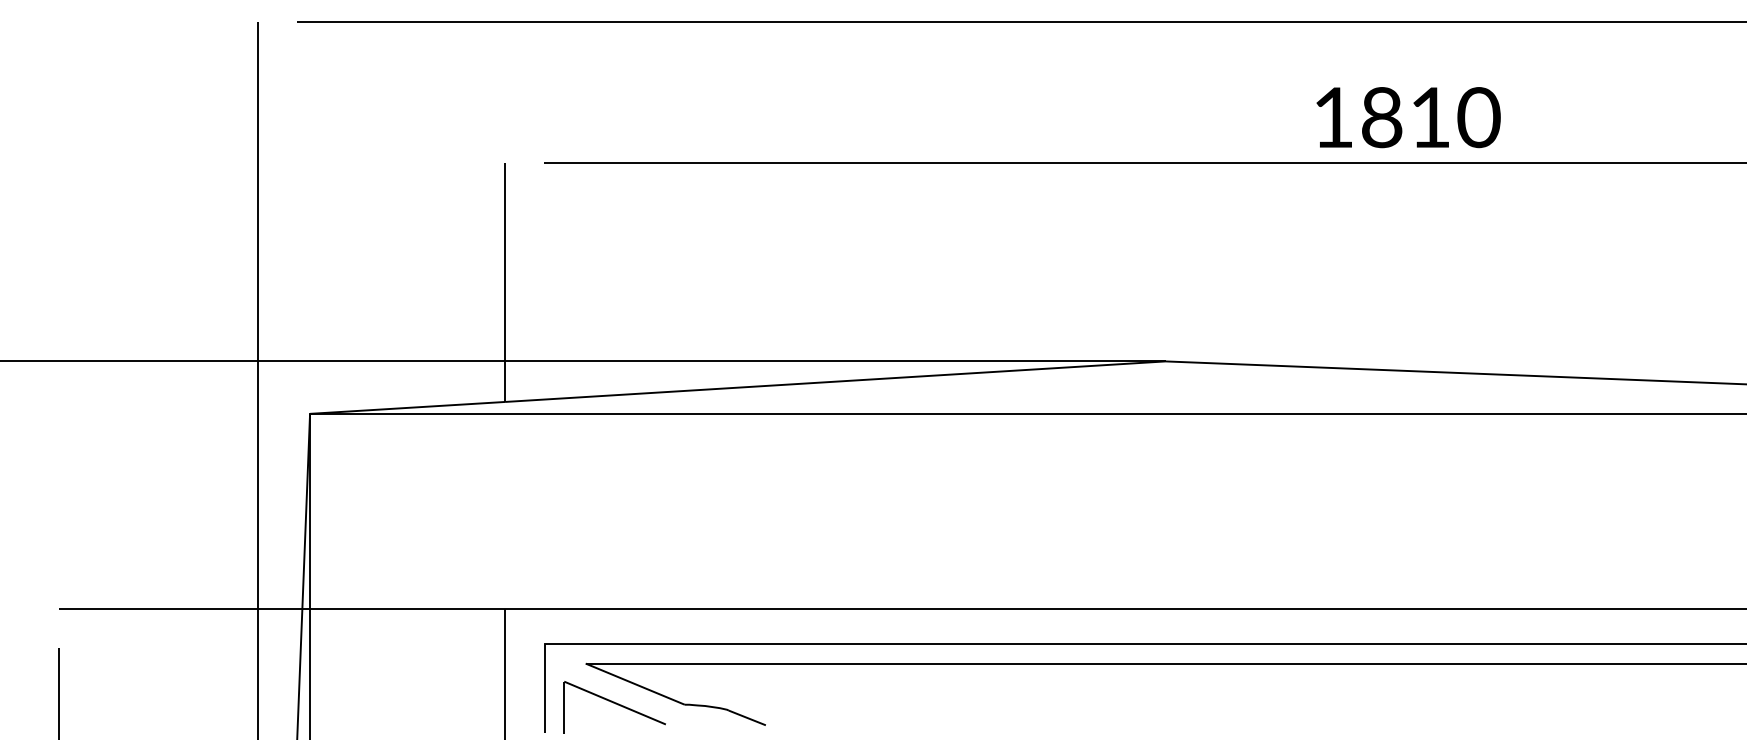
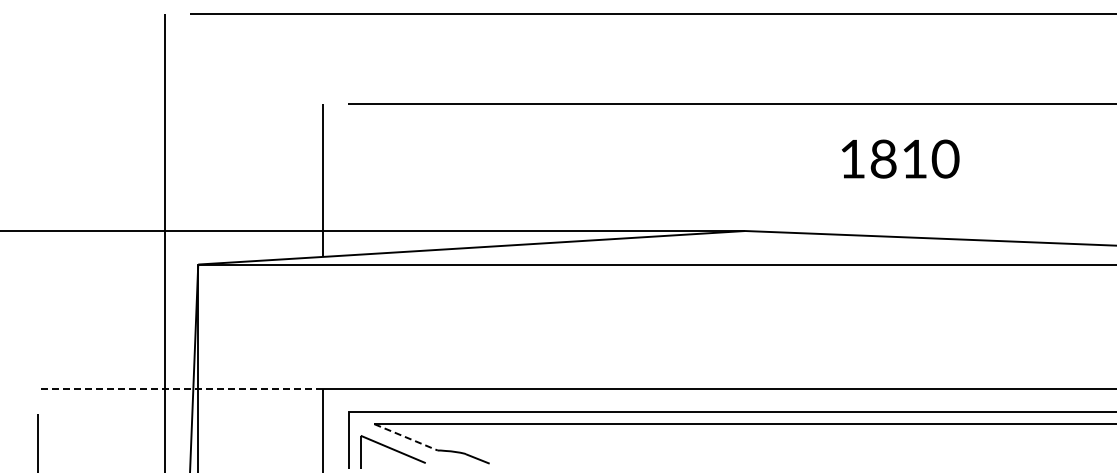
text: (1408, 116) -> (900, 158), moved
line: (282, 609) -> (180, 389), solid -> dashed
line: (635, 684) -> (406, 437), solid -> dashed

